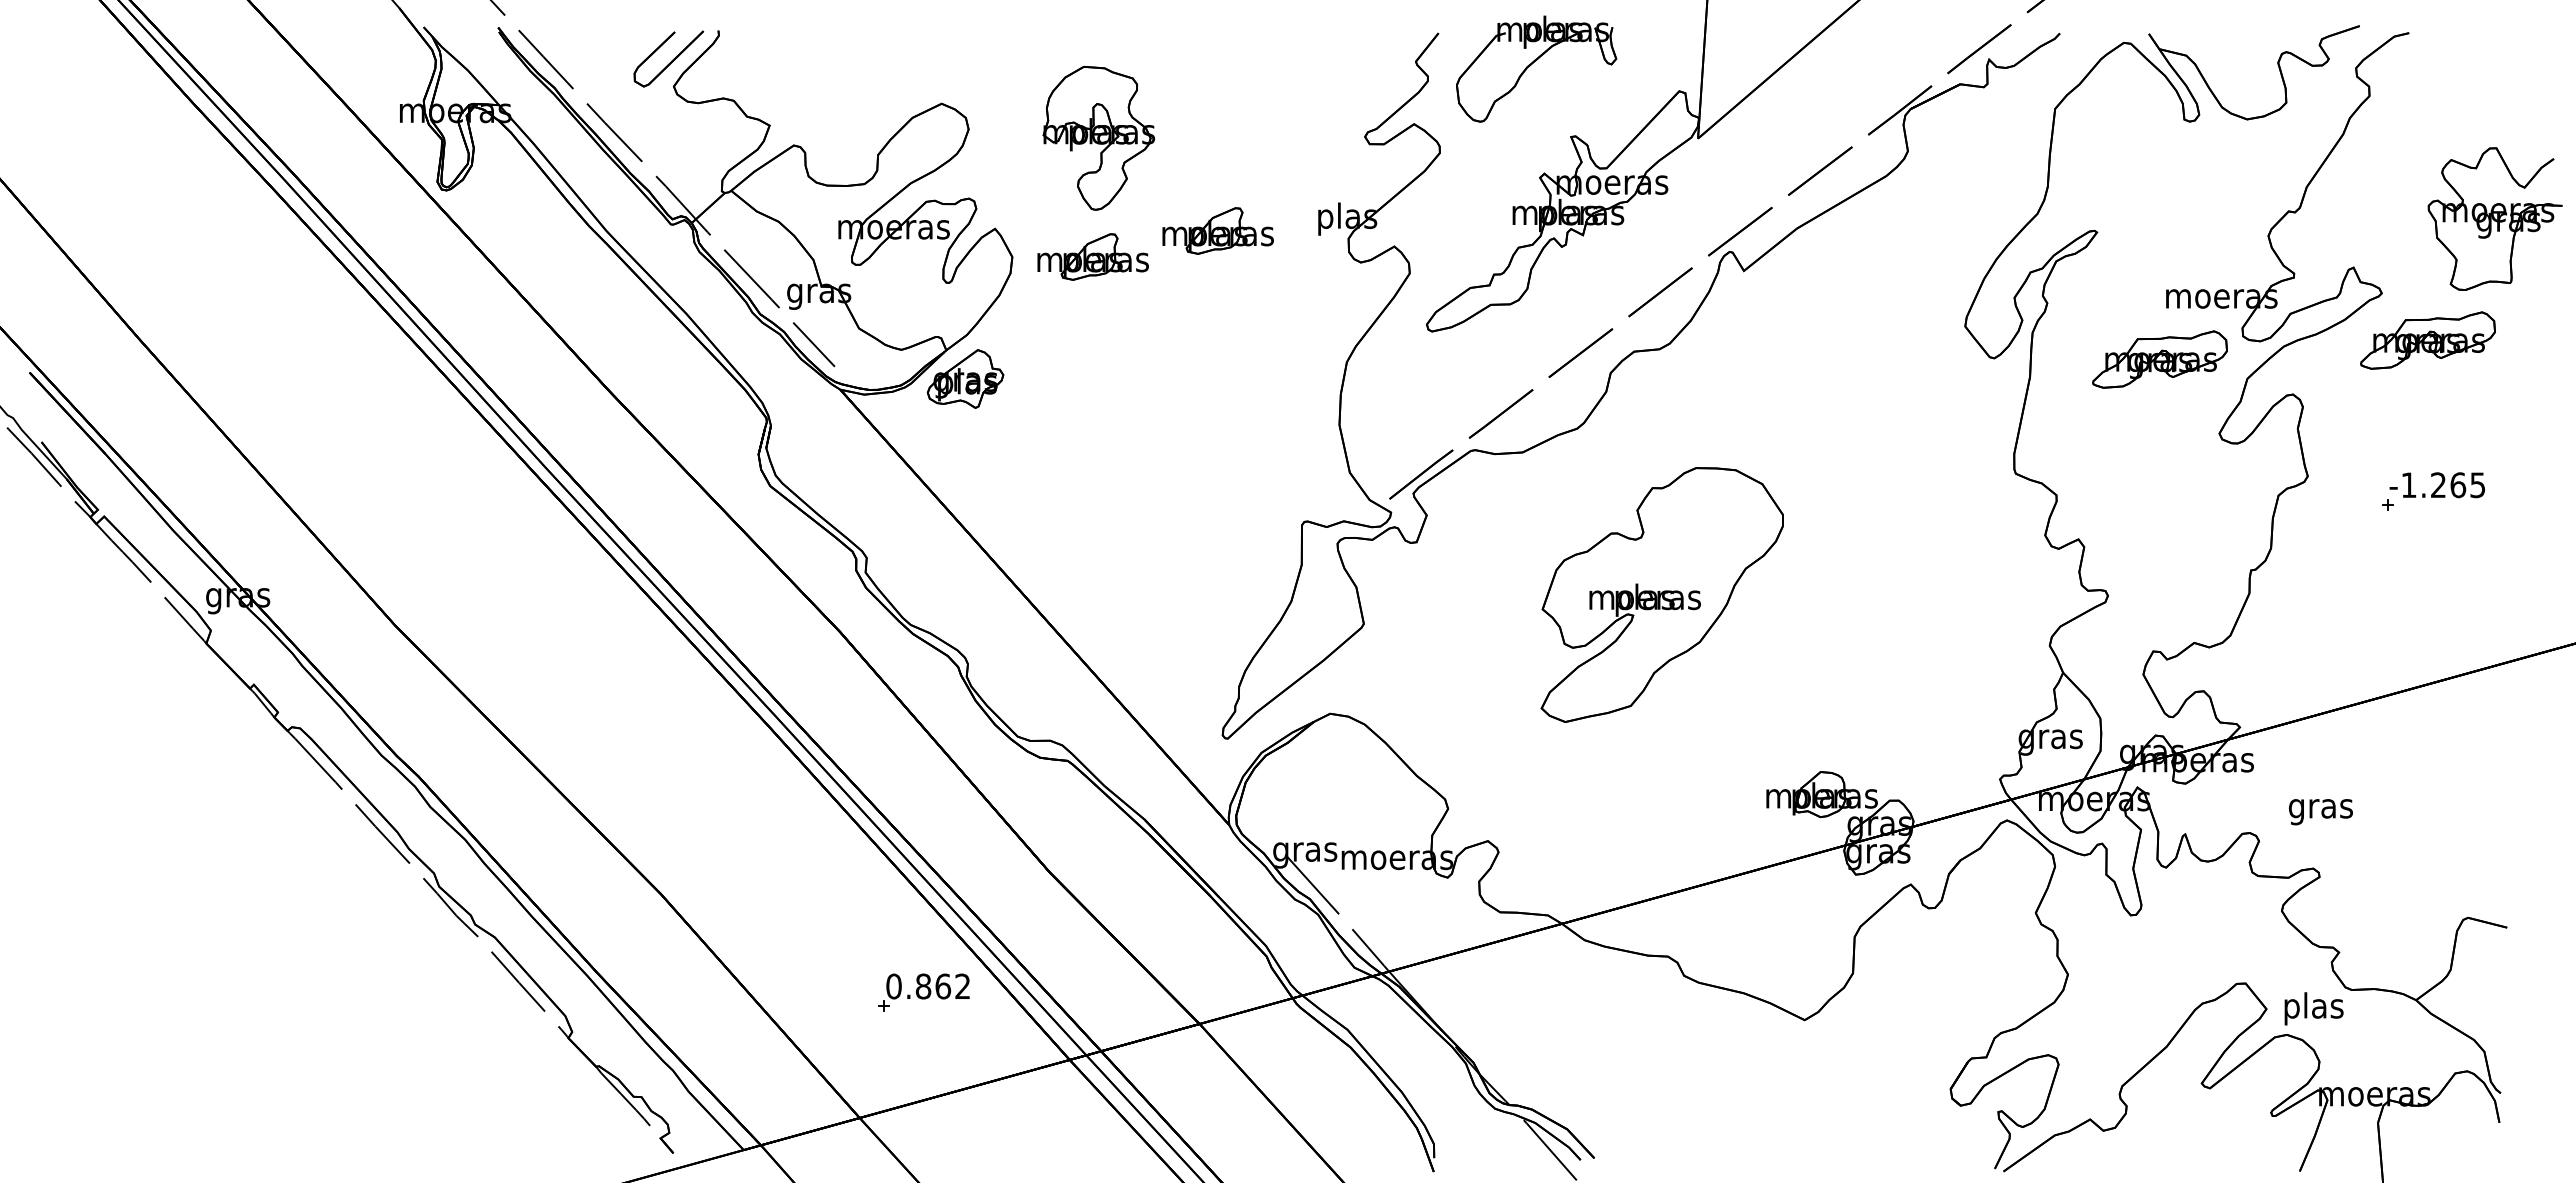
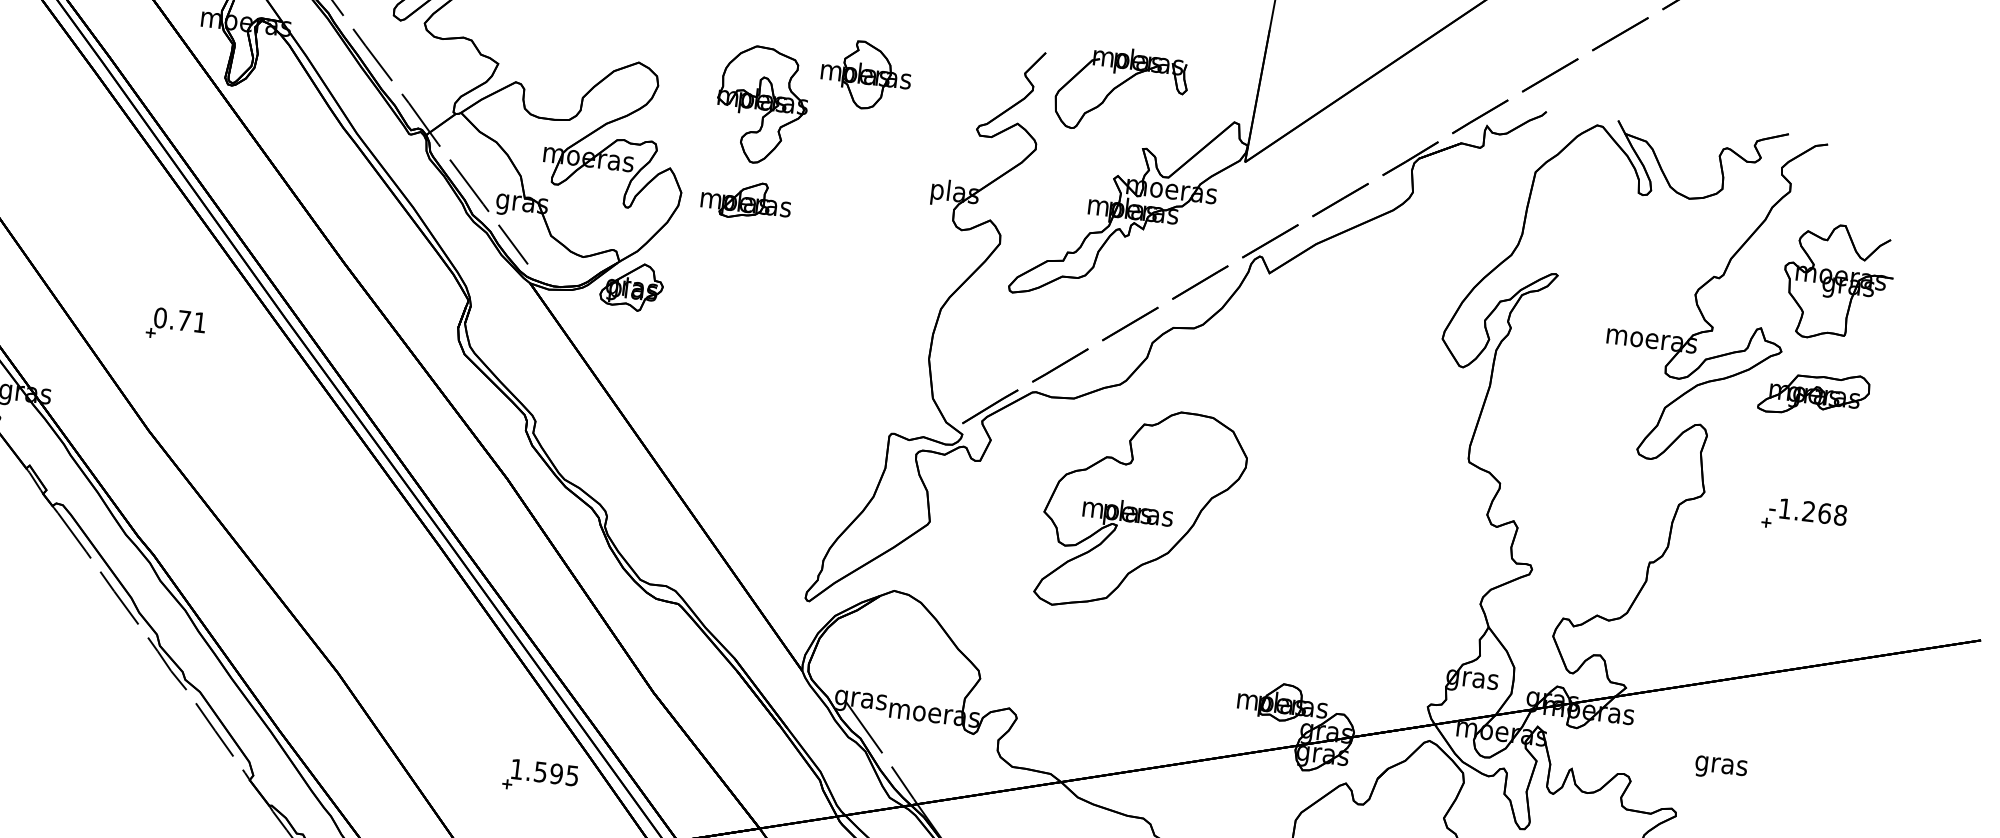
part: (1221, 86) -> (866, 75), added
part: (2494, 218) -> (1837, 282), moved
part: (1217, 230) -> (849, 190), removed
part: (2159, 359) -> (1595, 383), removed
text: (2477, 485) -> (1840, 515), -1.265 -> -1.268
part: (412, 491) -> (175, 324), added
part: (1661, 594) -> (1141, 511), moved
text: (2320, 812) -> (1720, 768), moved
text: (927, 986) -> (543, 772), 0.862 -> 1.595

